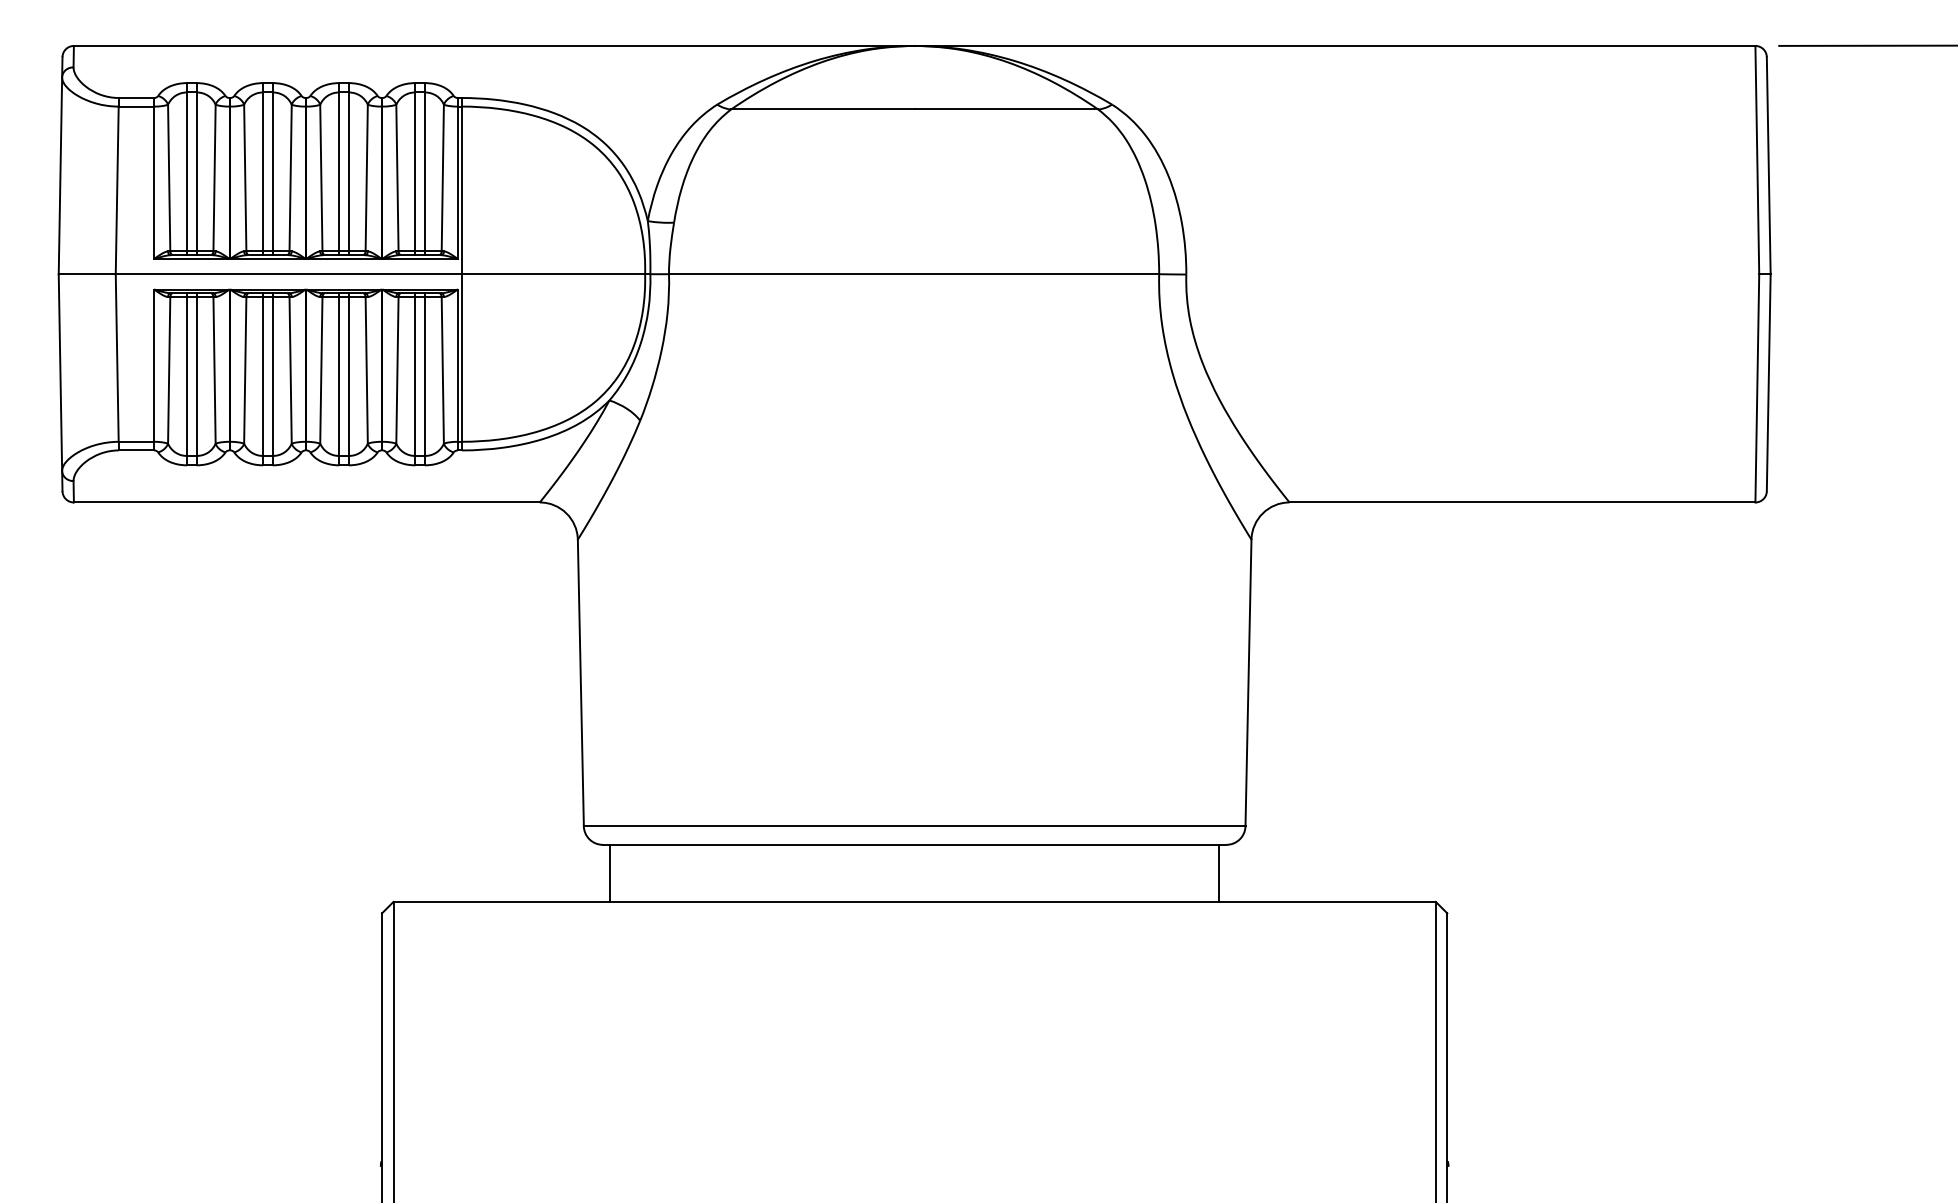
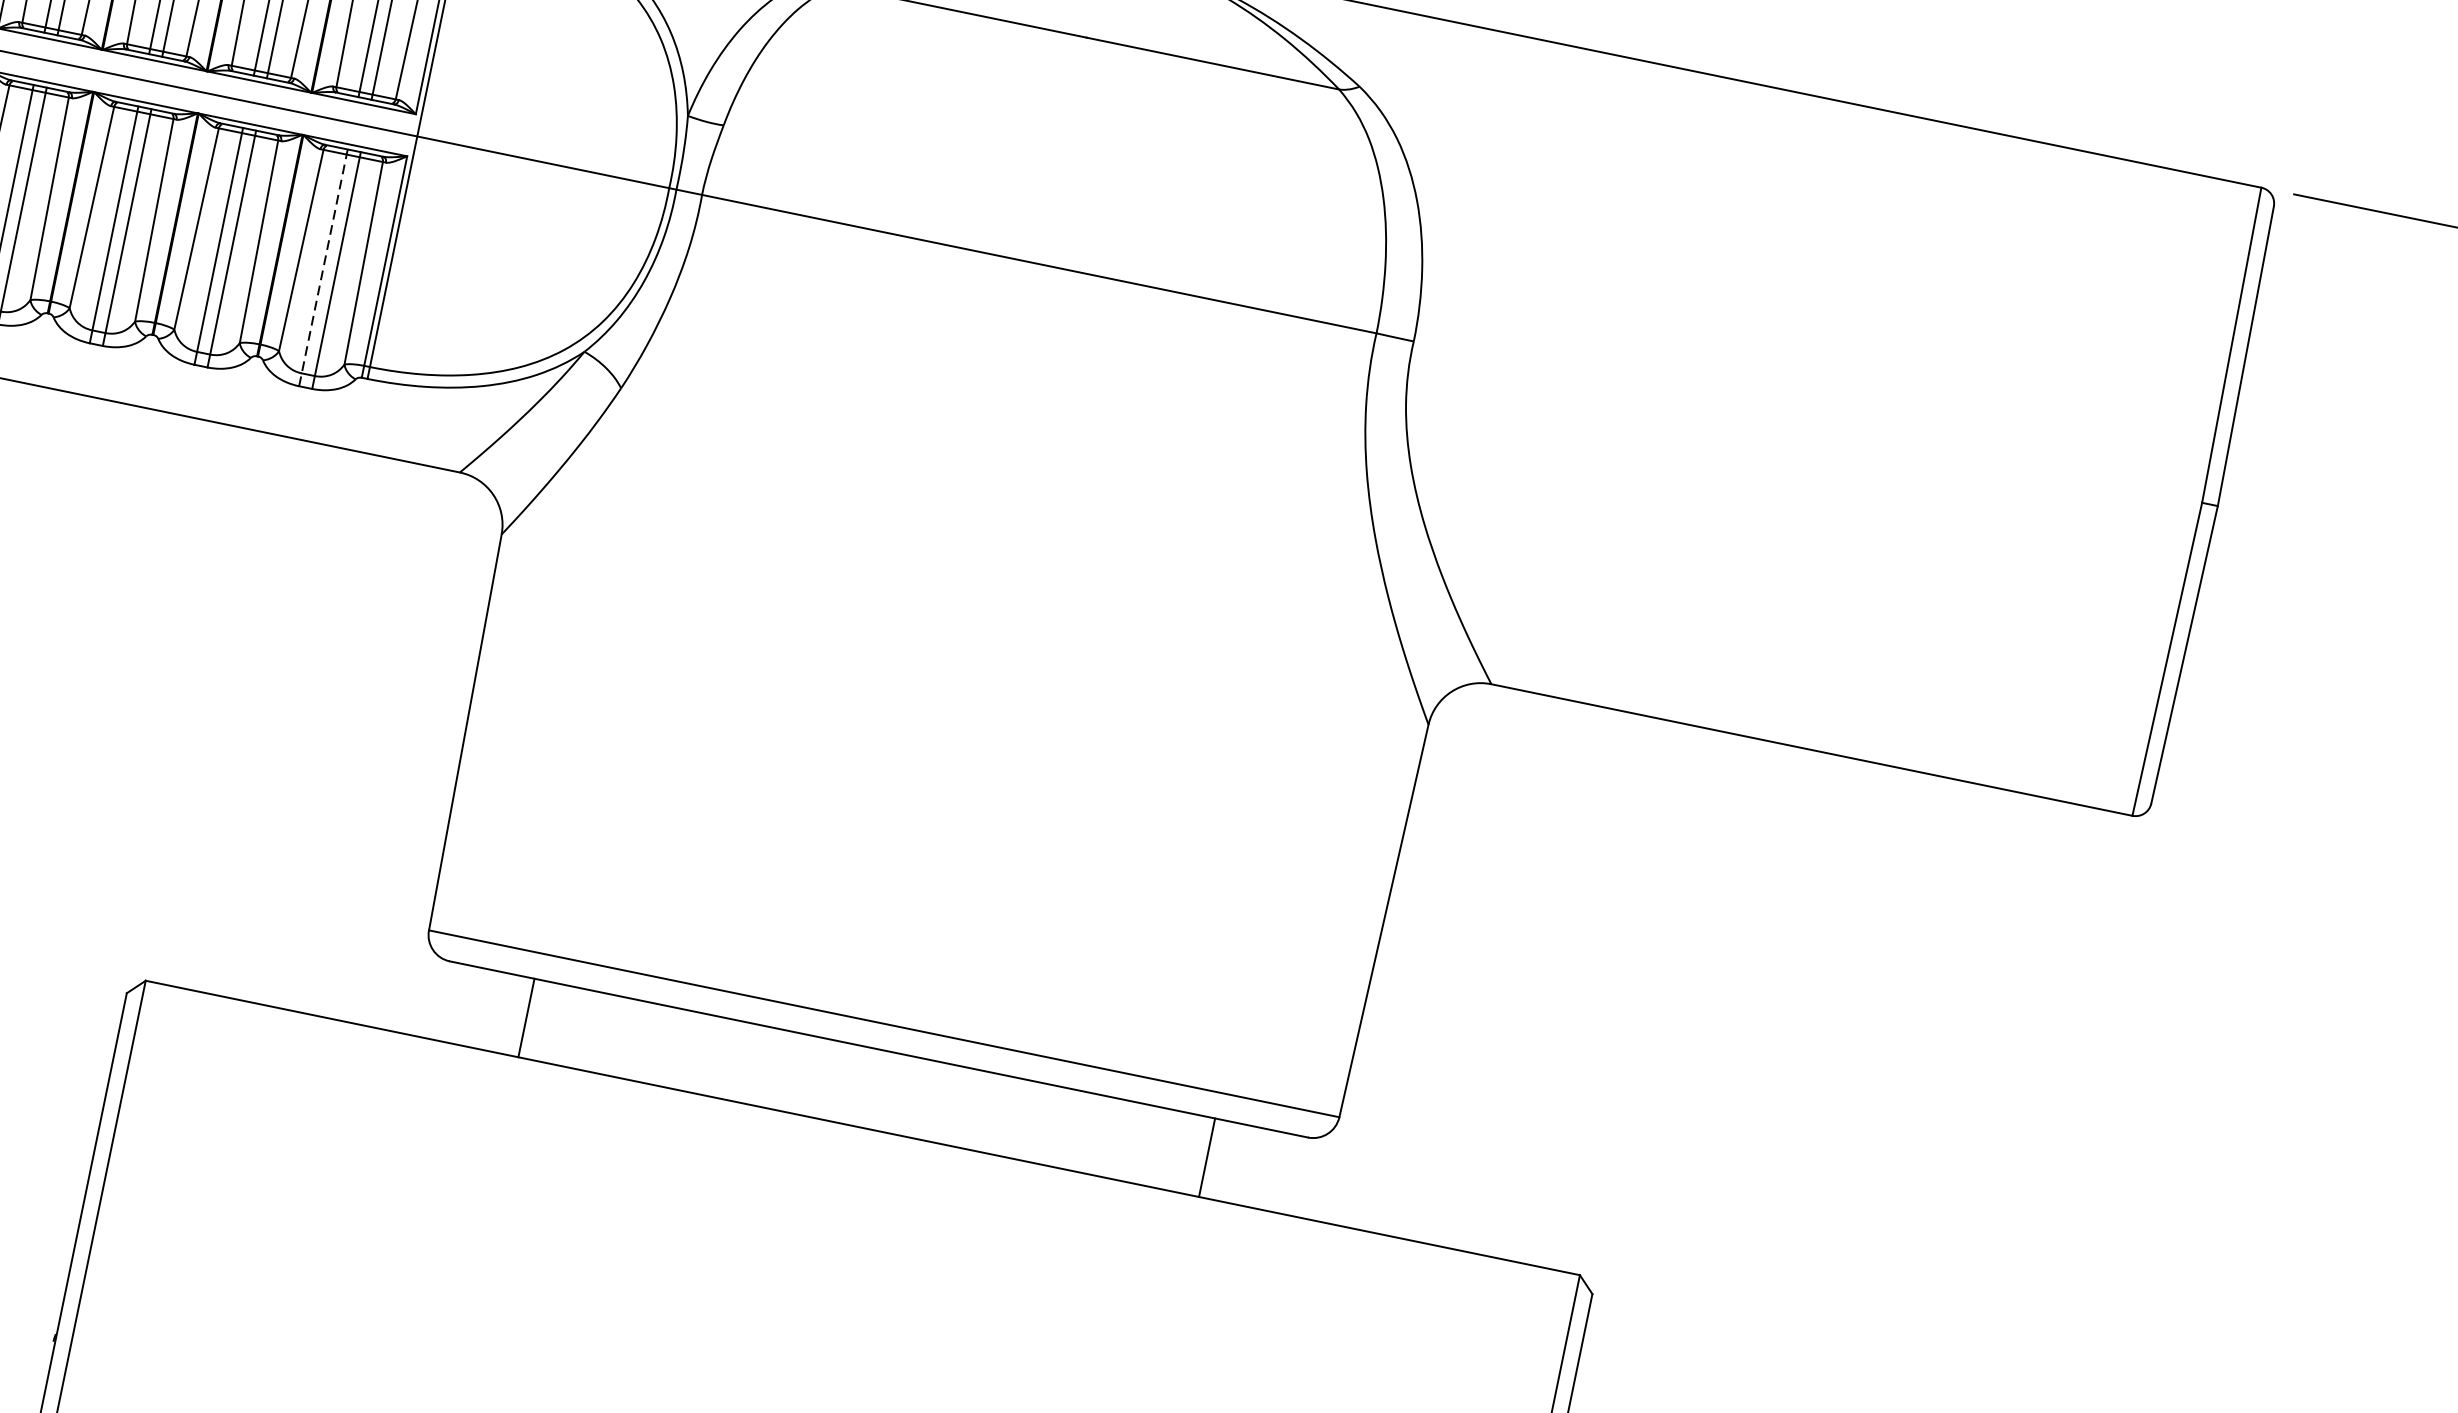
line: (415, 379) -> (323, 268), solid -> dashed
line: (610, 872) -> (526, 1016), moved
line: (1219, 872) -> (1207, 1156), moved

